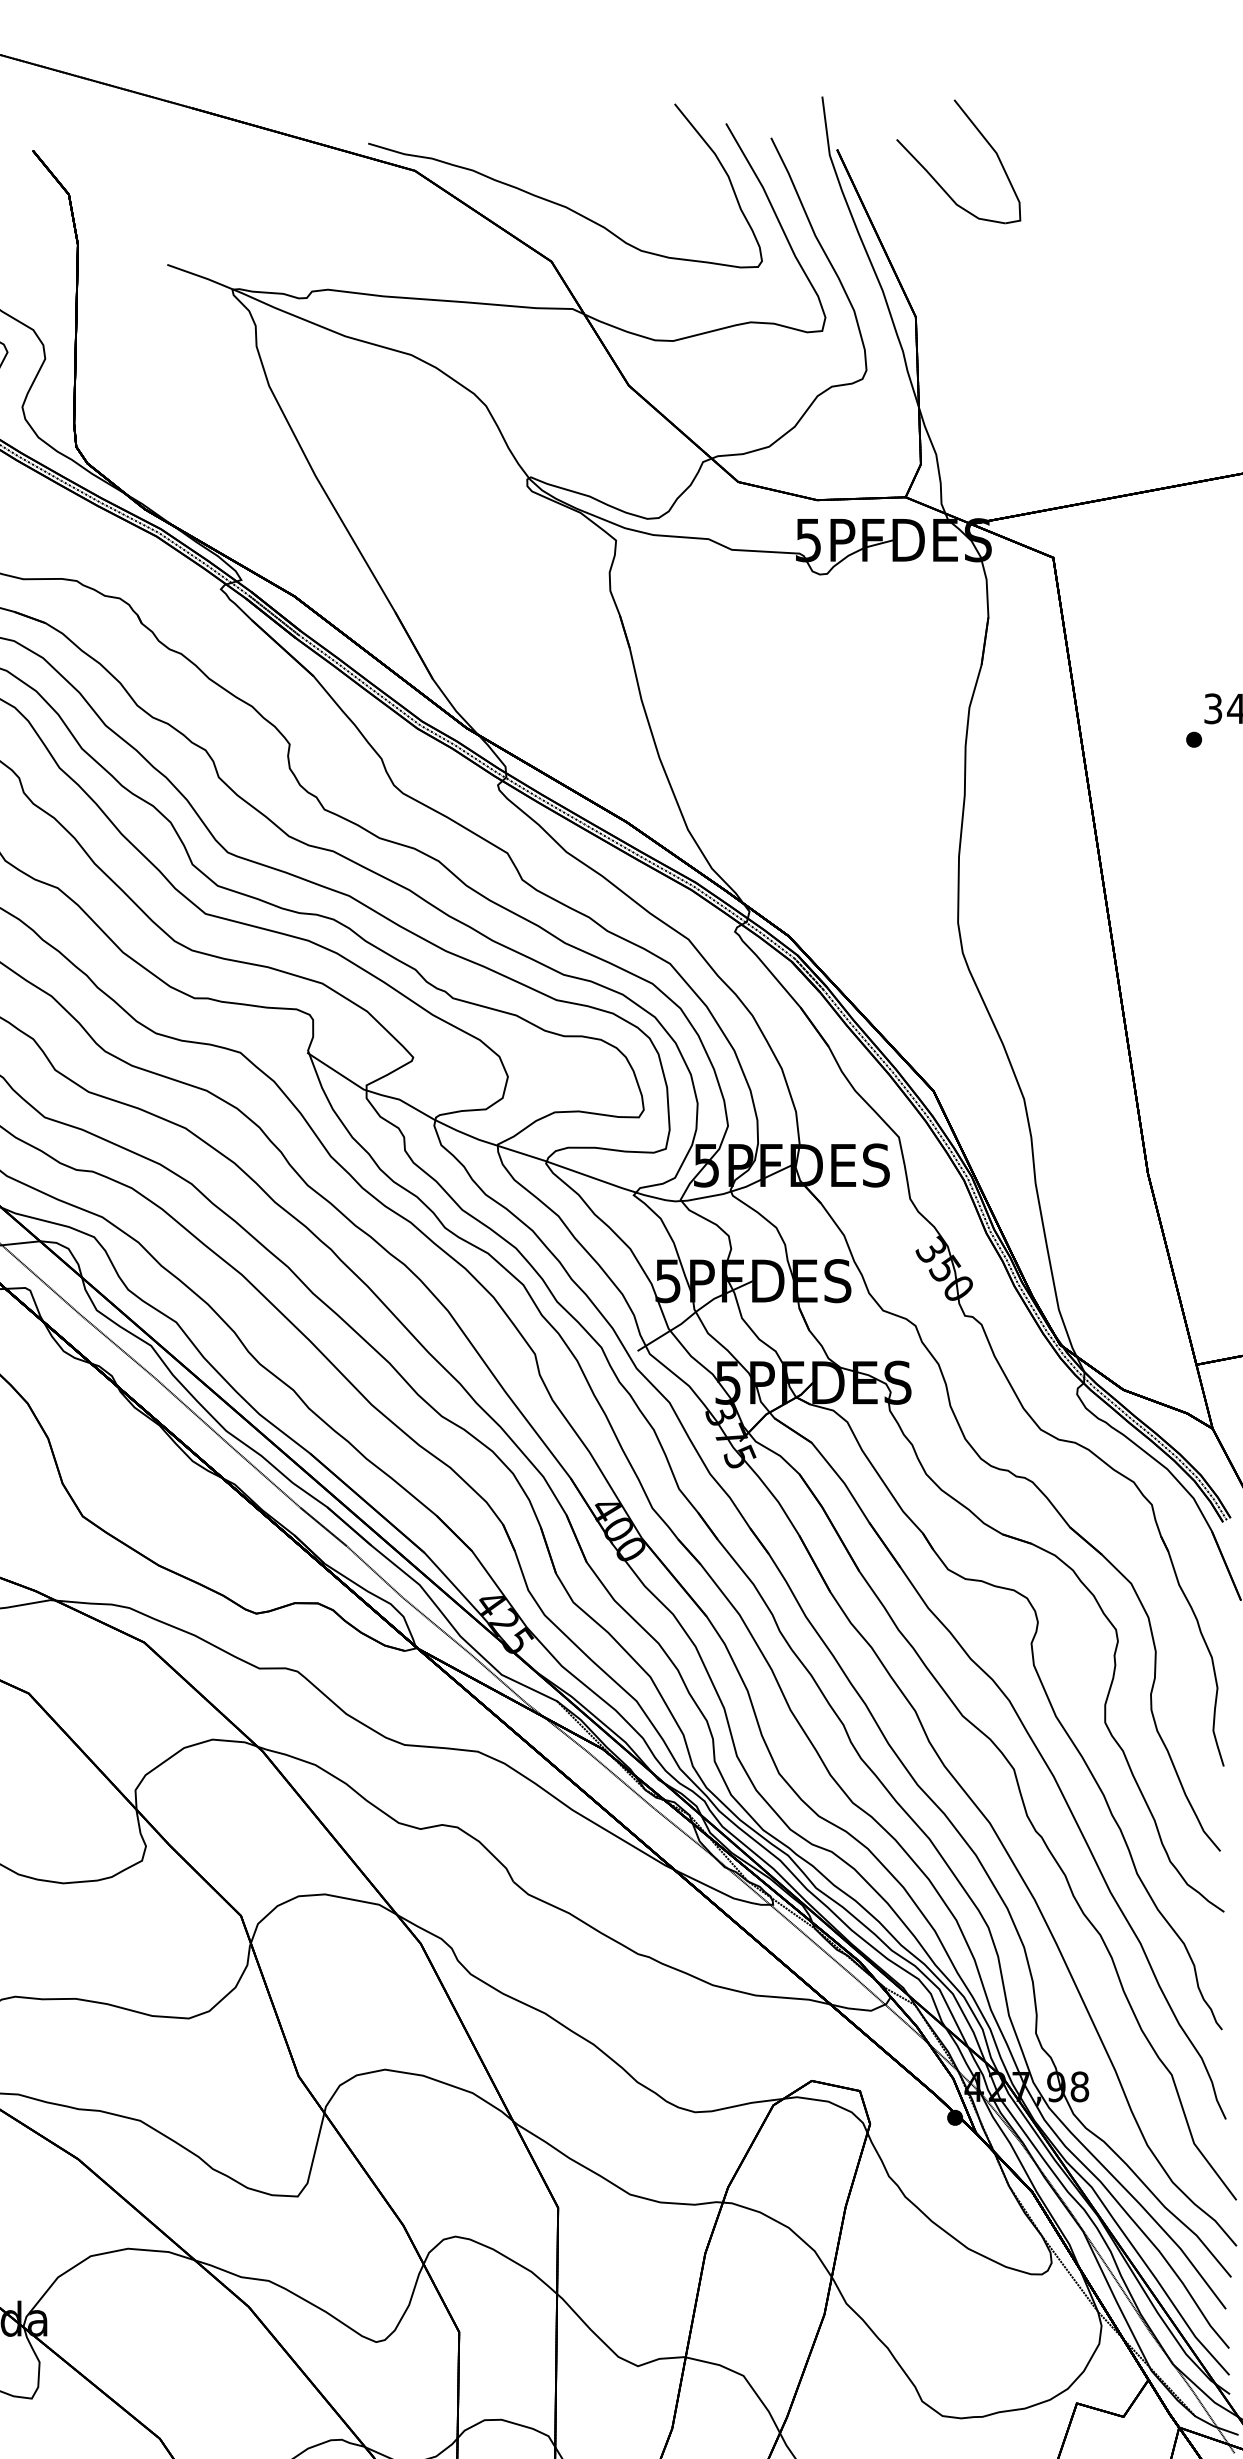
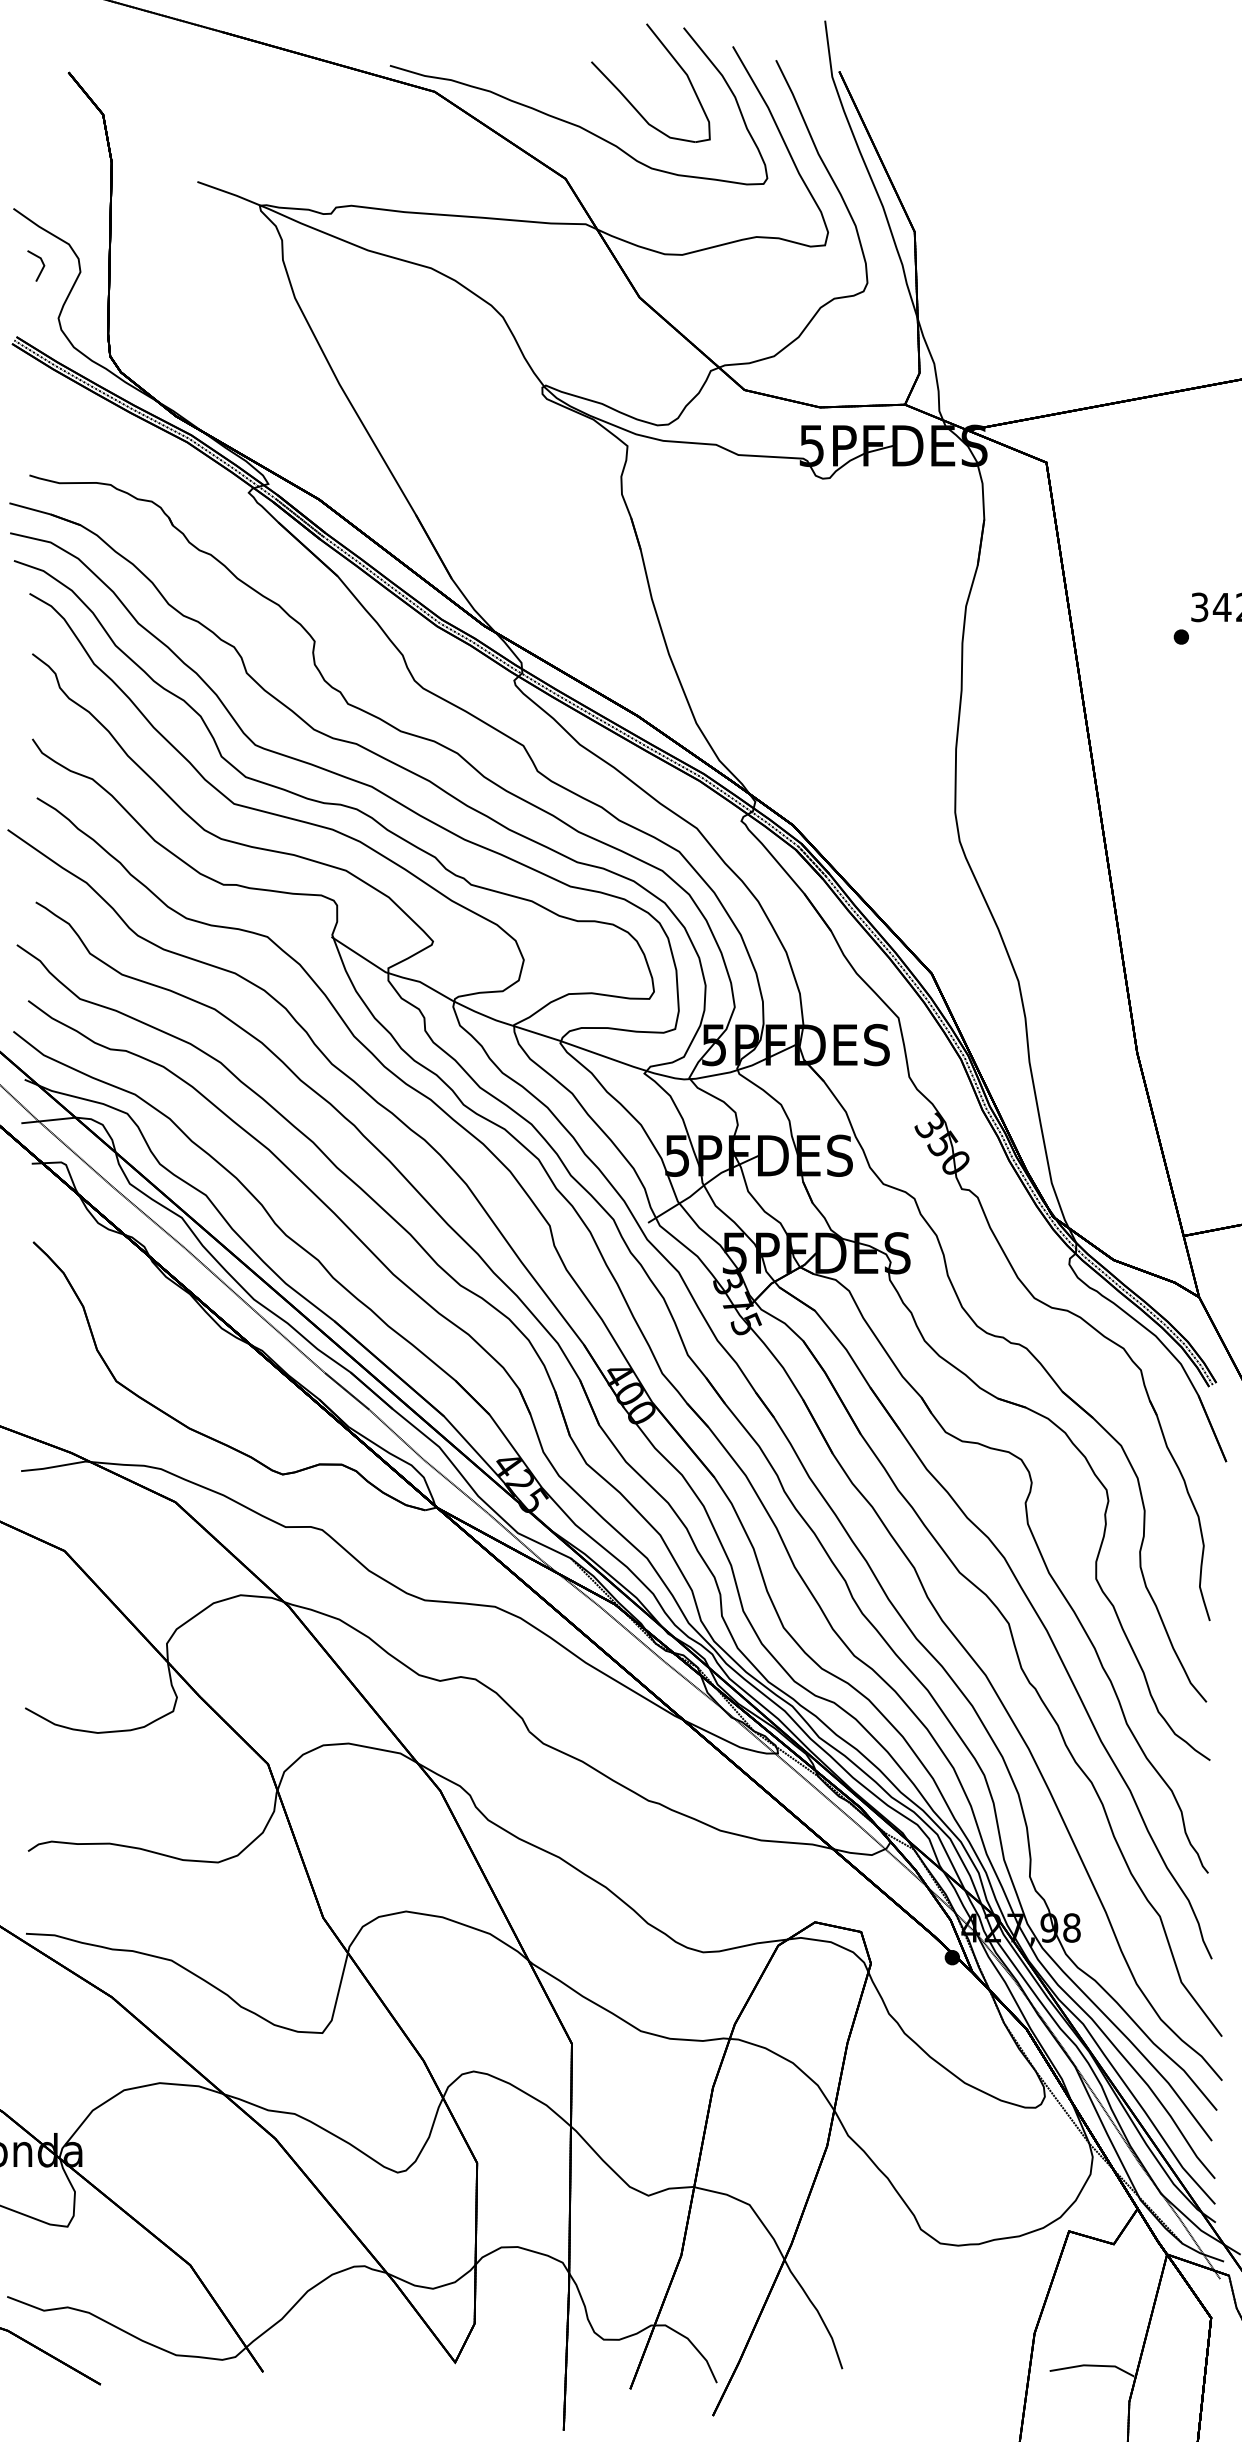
part: (936, 179) -> (629, 100), moved

